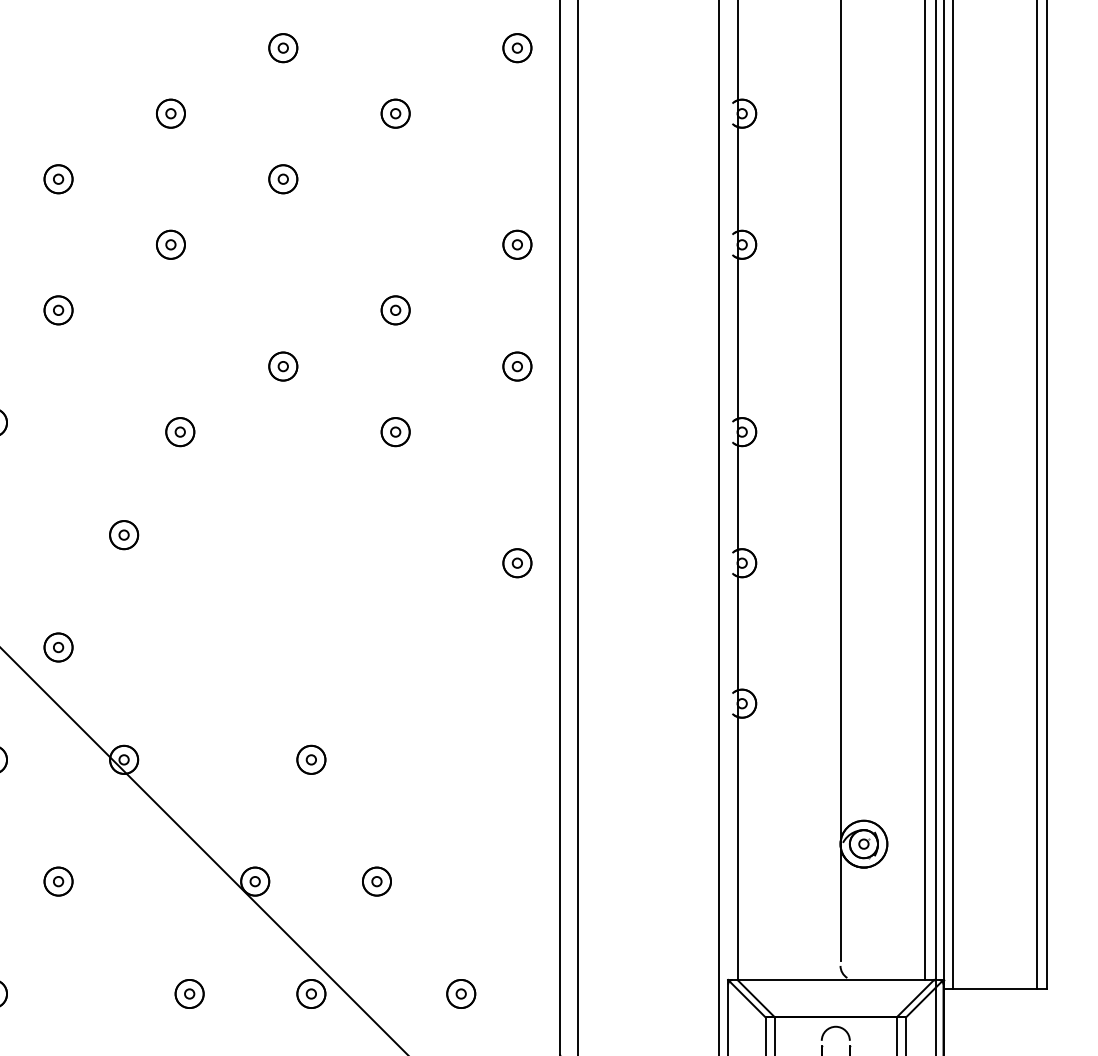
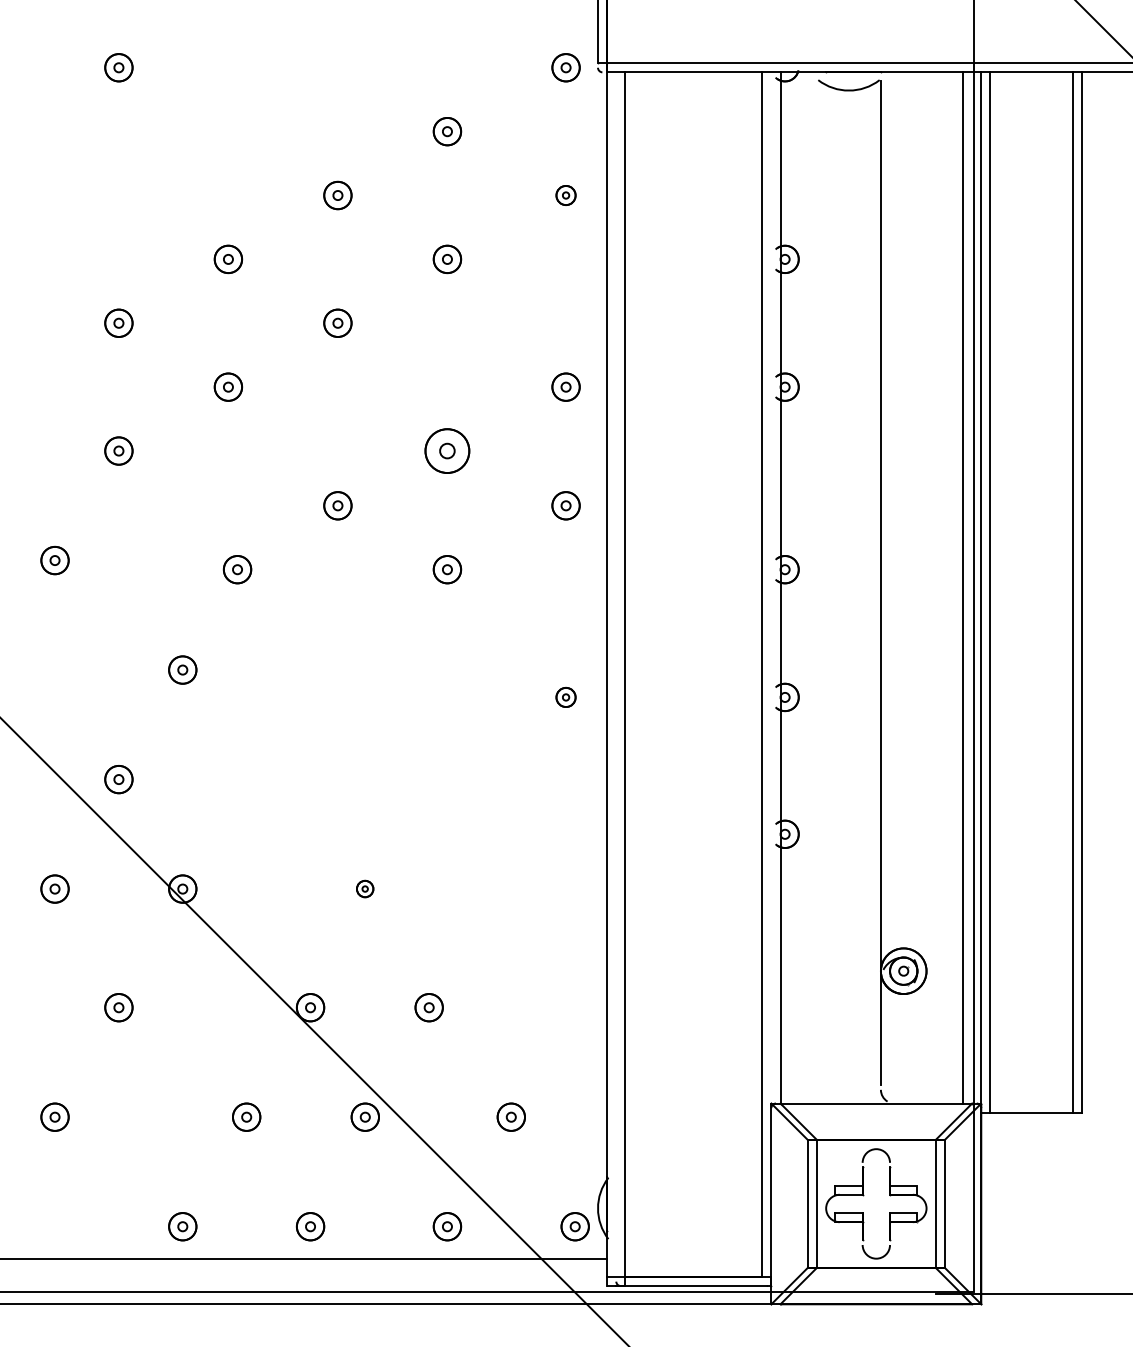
part: (516, 48) -> (565, 195), size x0.7
part: (395, 309) -> (447, 450), size x1.6
part: (516, 563) -> (565, 697), size x0.7
part: (310, 759) -> (364, 888), size x0.6

